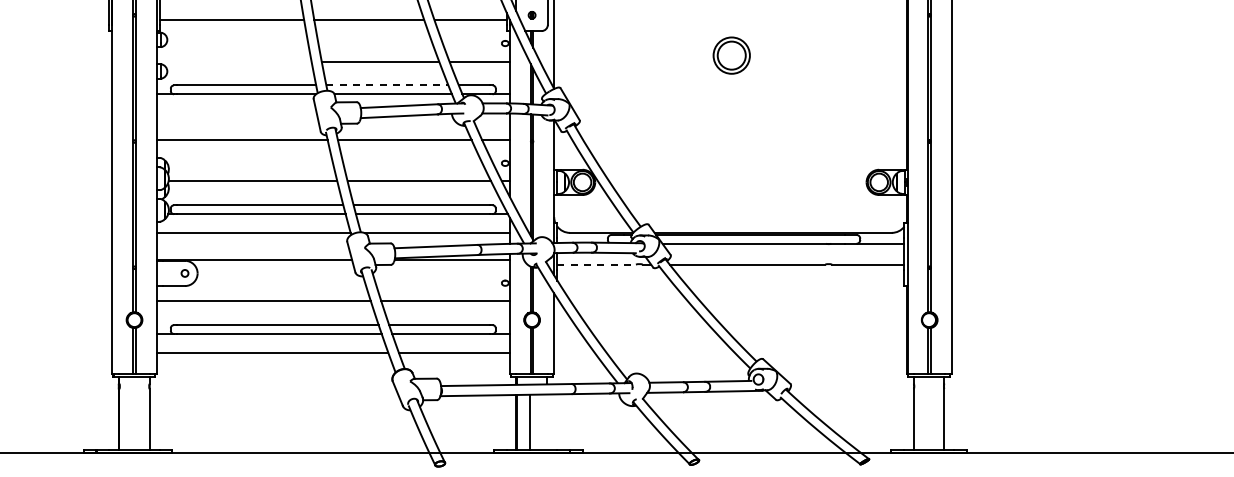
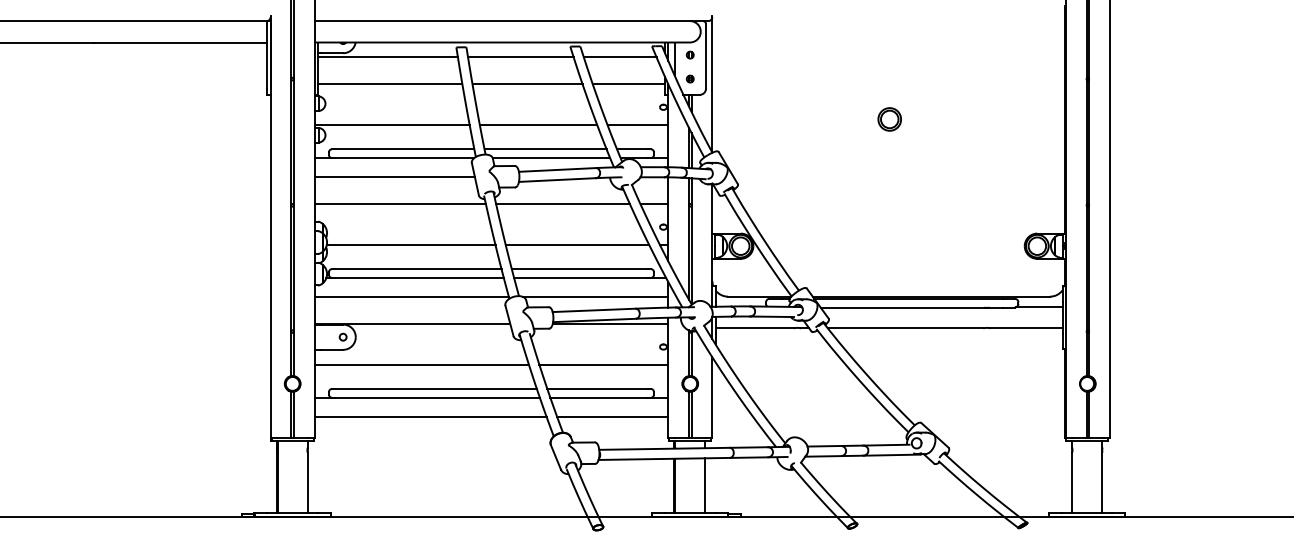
part: (731, 55) -> (889, 119), size x0.62
line: (233, 61) -> (391, 125), added
line: (388, 85) -> (546, 149), dashed -> solid
line: (236, 113) -> (394, 177), added
line: (597, 264) -> (755, 328), dashed -> solid
line: (530, 421) -> (705, 485), moved

